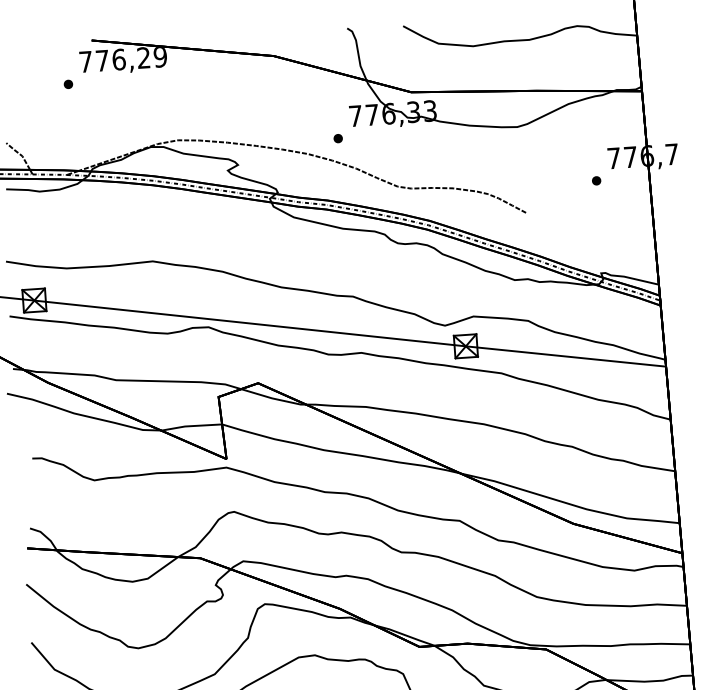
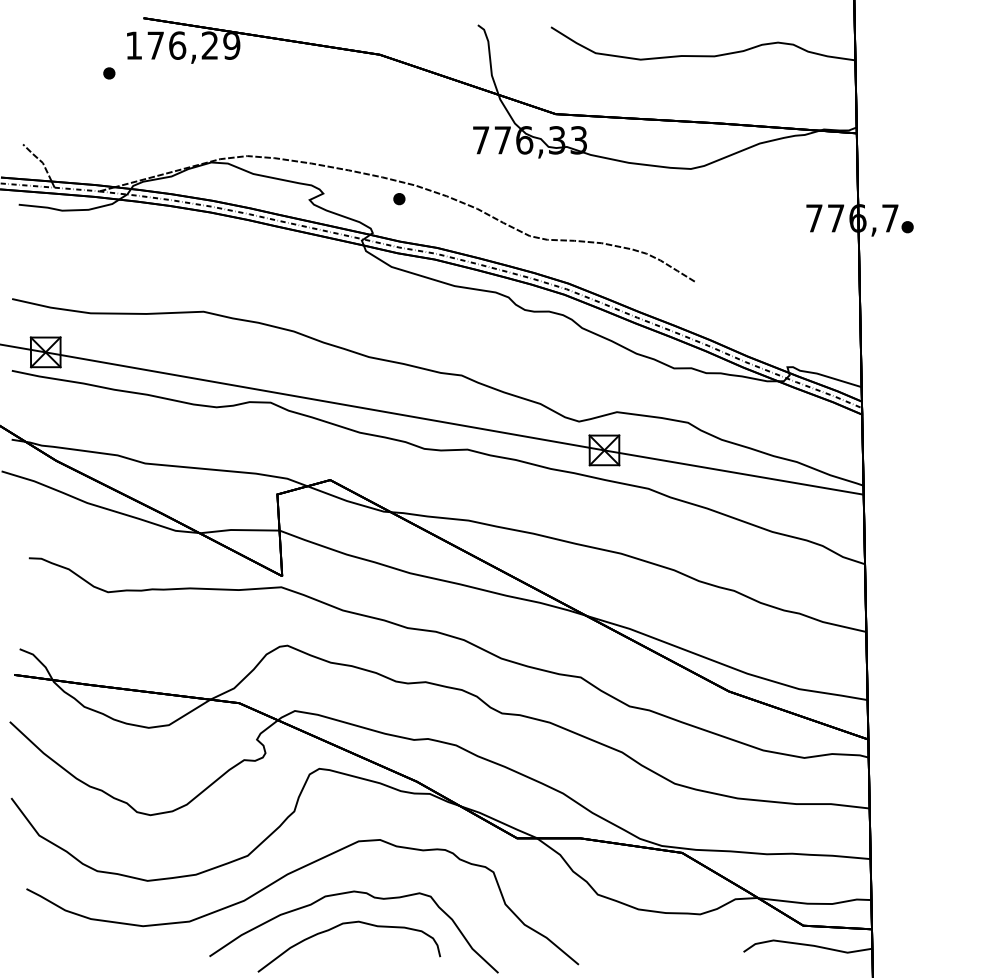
text: (86, 61) -> (134, 45), 776,29 -> 176,29
part: (338, 138) -> (399, 199), moved
part: (596, 181) -> (907, 227), moved

